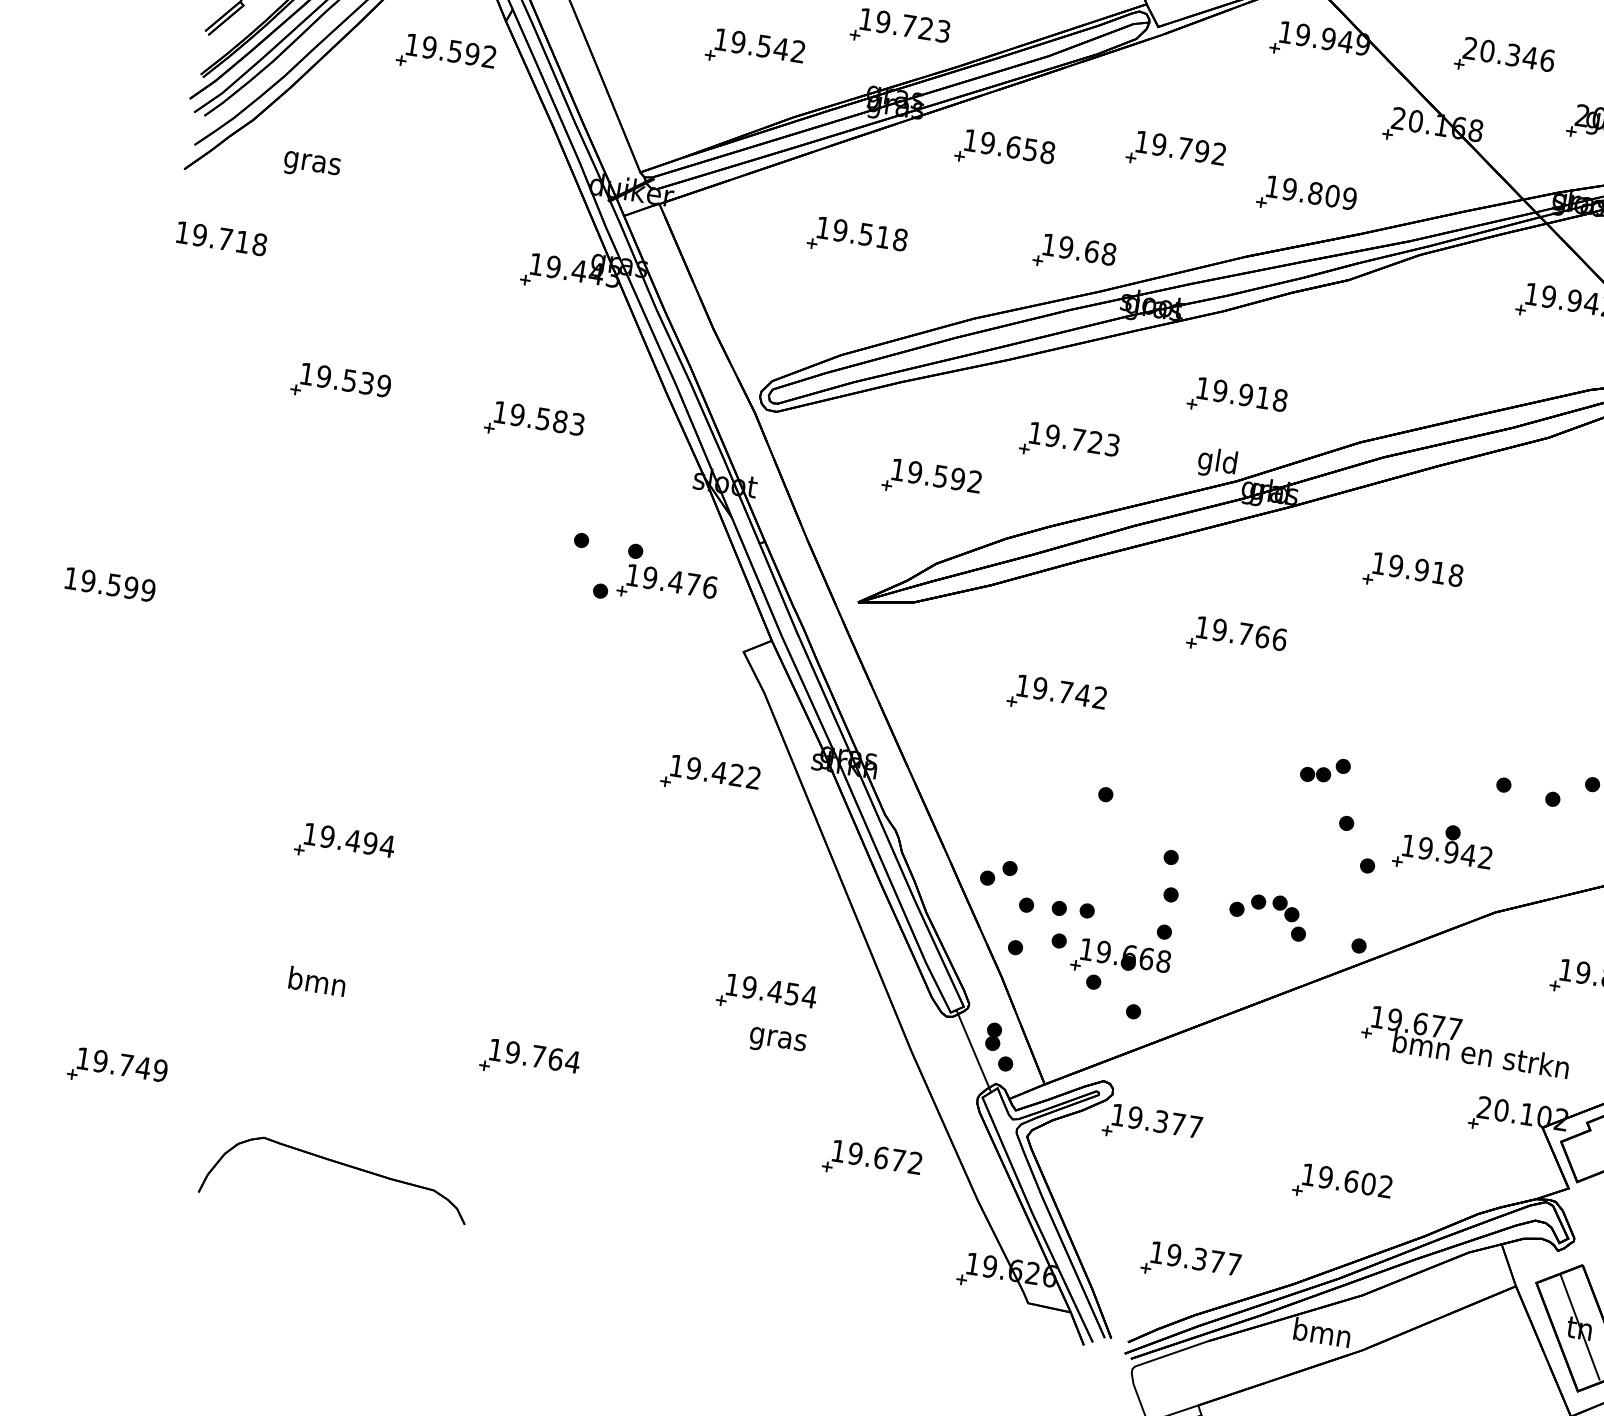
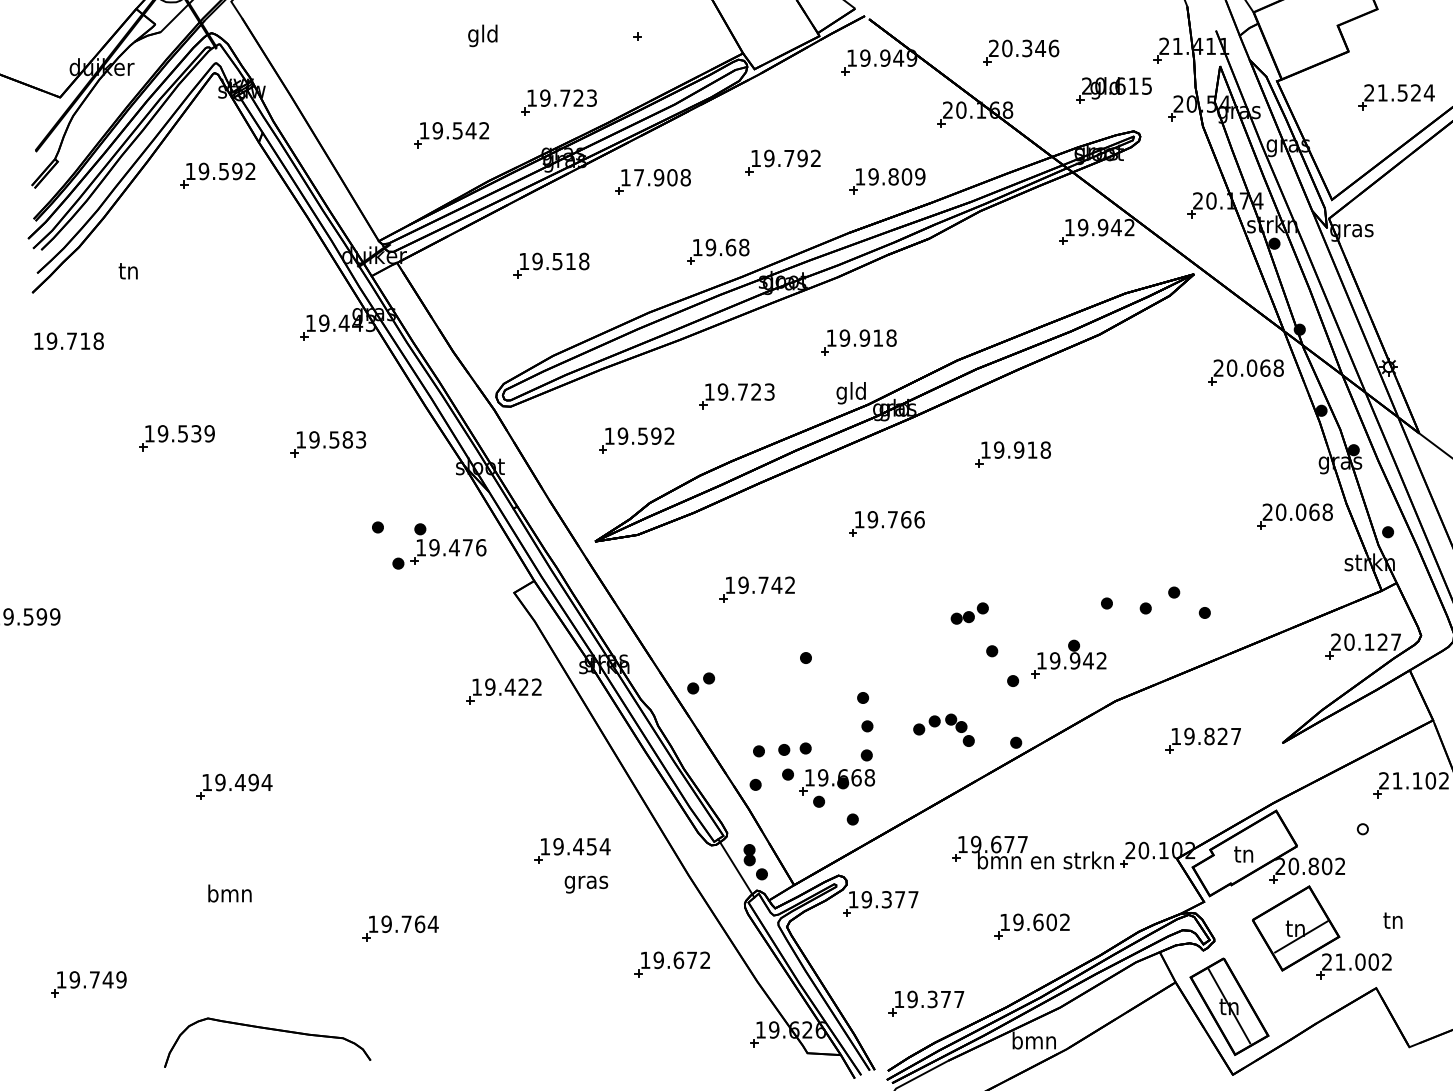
text: (1009, 146) -> (655, 177), 19.658 -> 17.908
text: (311, 163) -> (128, 273), gras -> tn
part: (999, 873) -> (701, 683), moved
part: (1465, 1041) -> (1032, 852), moved

